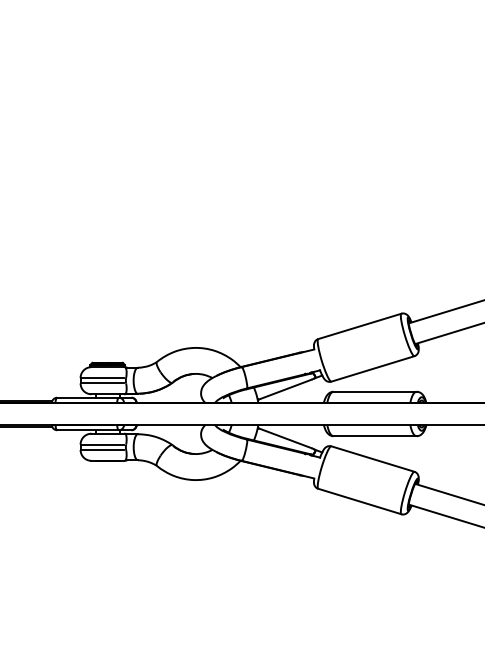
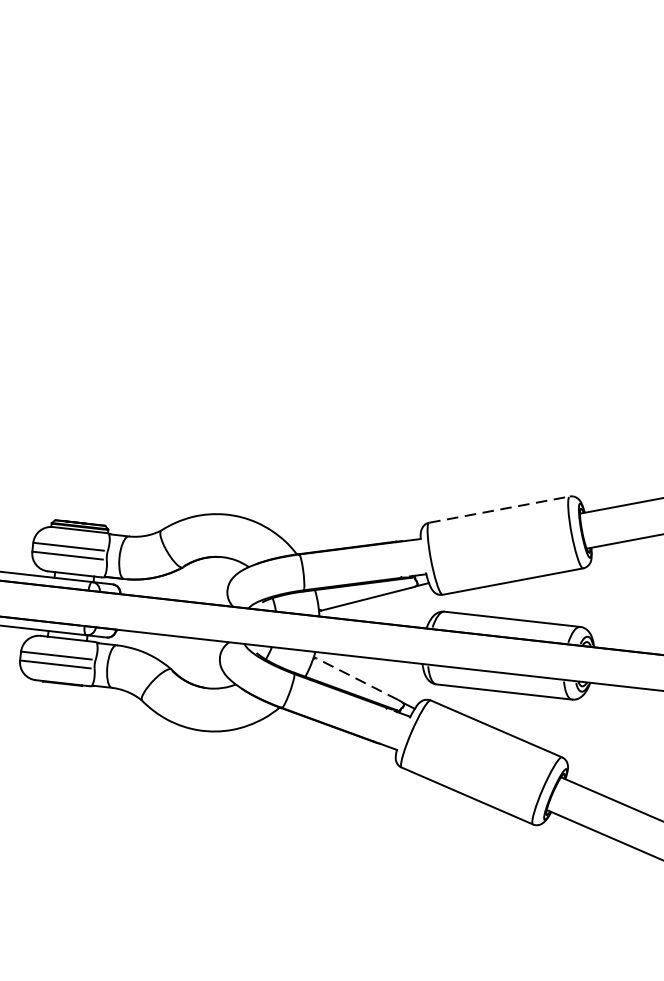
line: (360, 326) -> (500, 509), solid -> dashed
line: (285, 438) -> (357, 679), solid -> dashed

